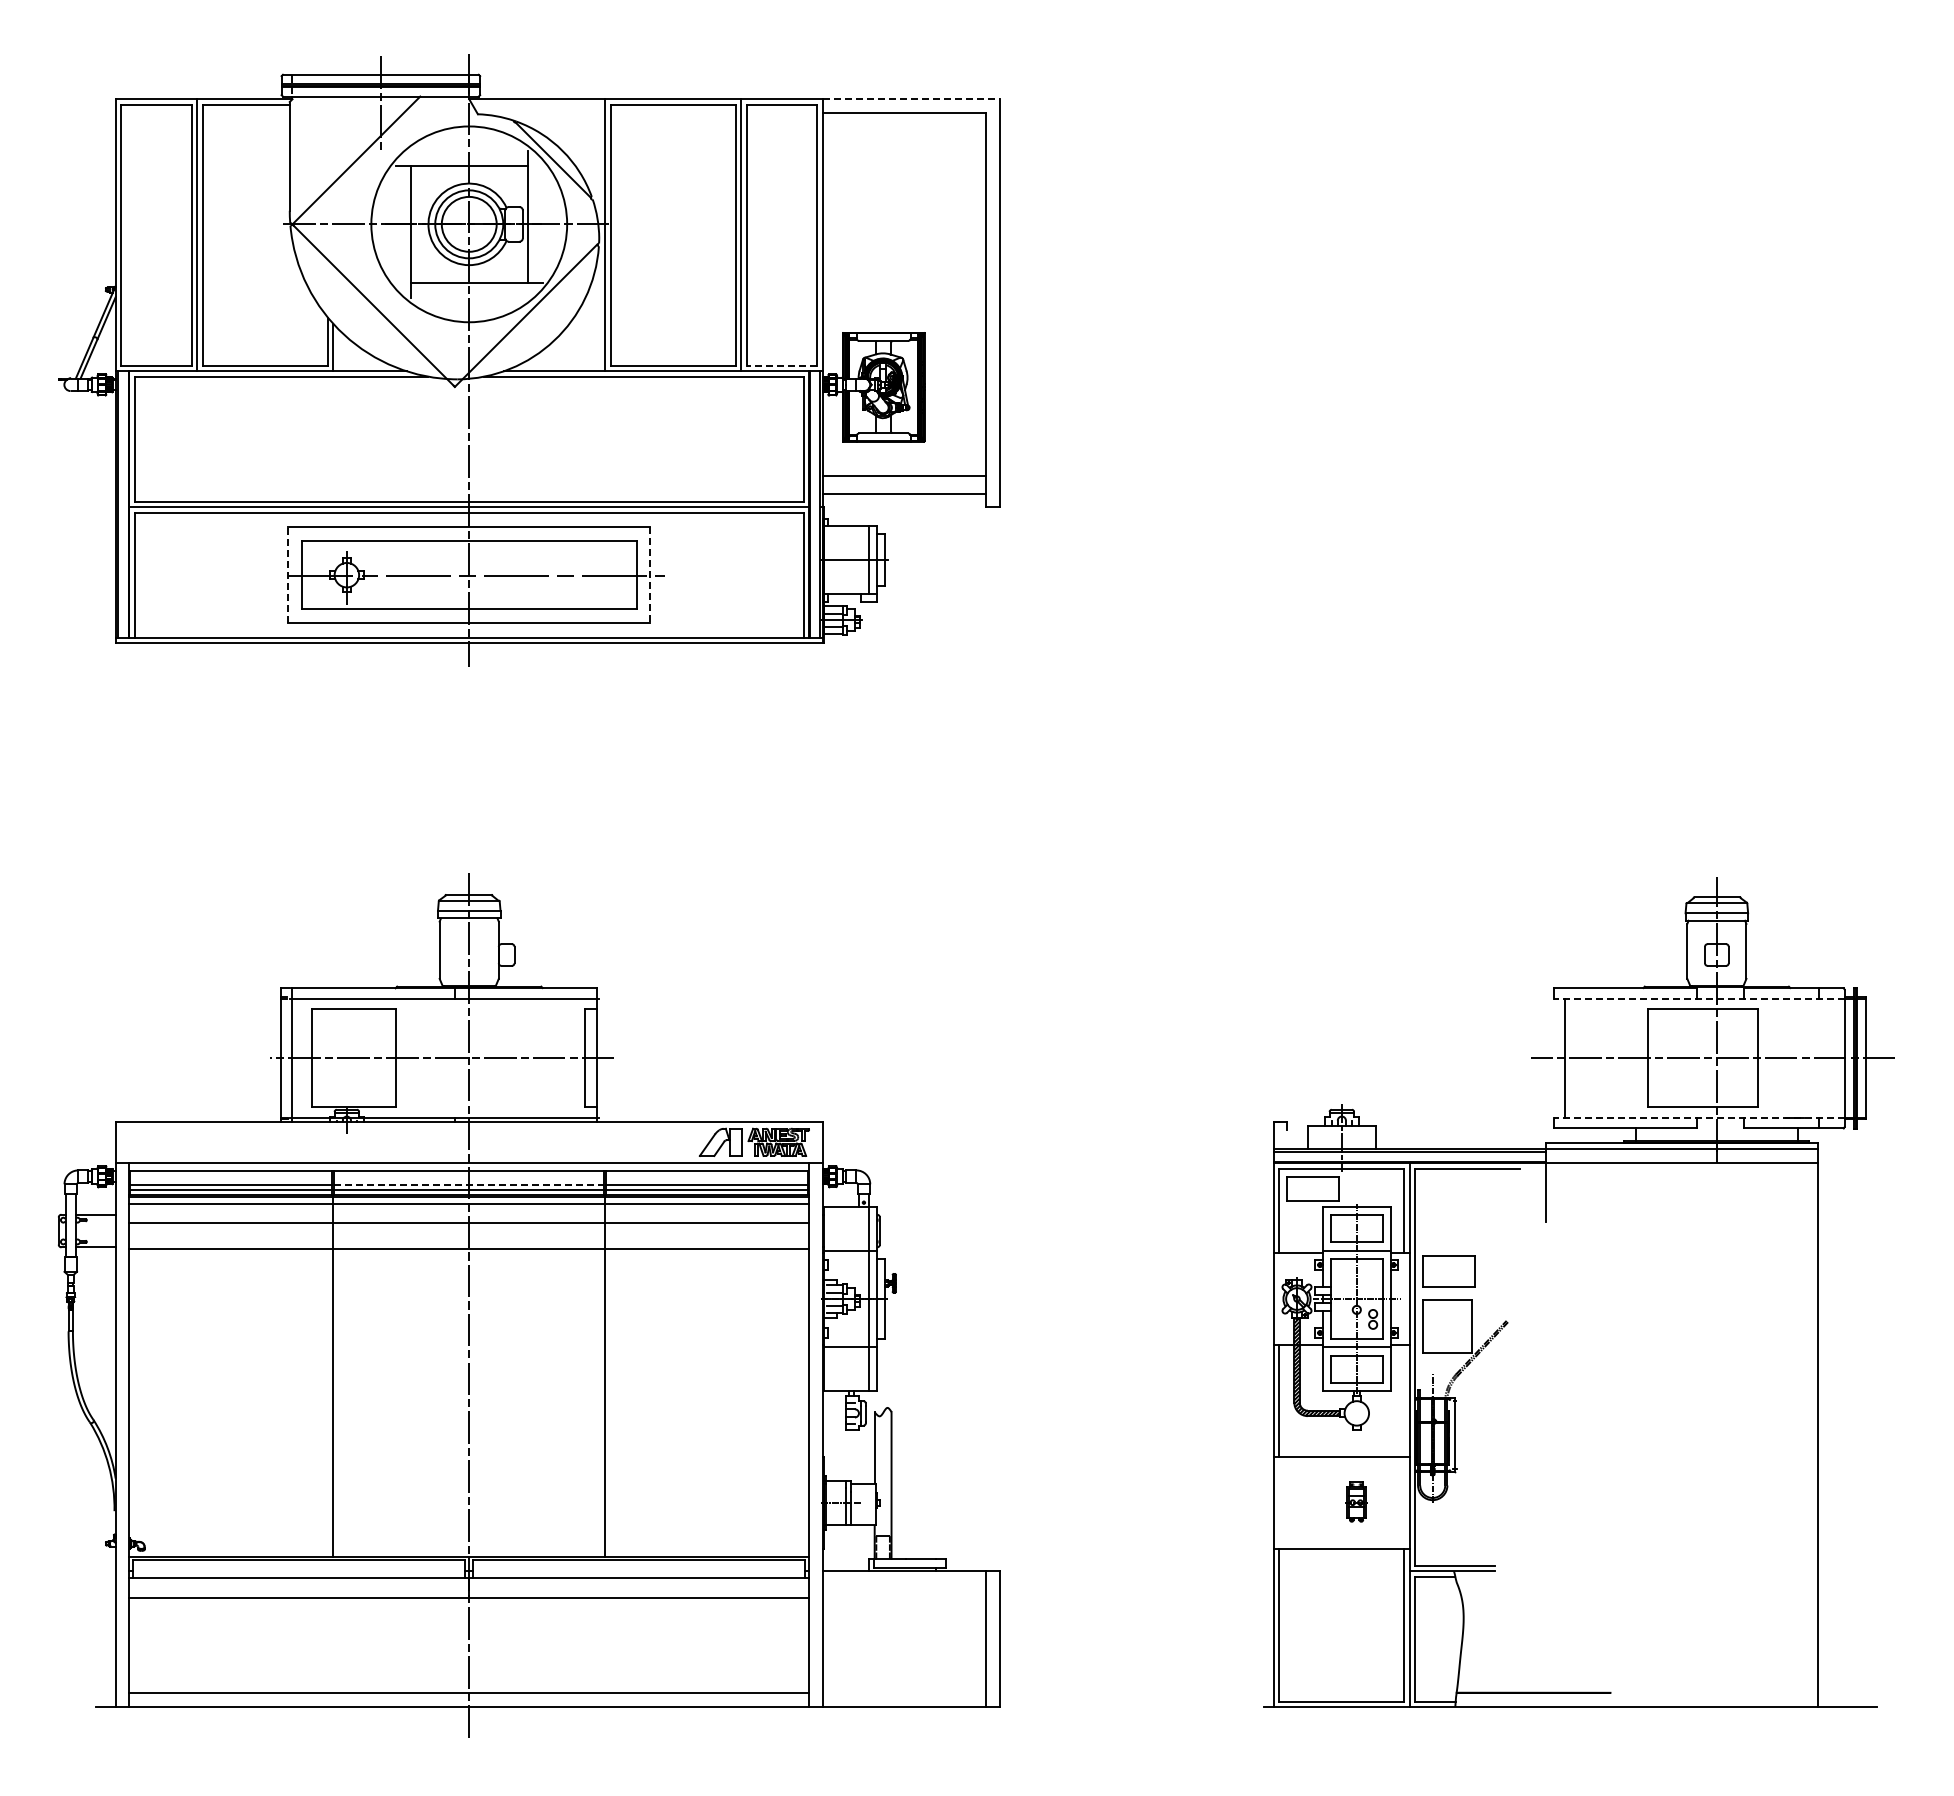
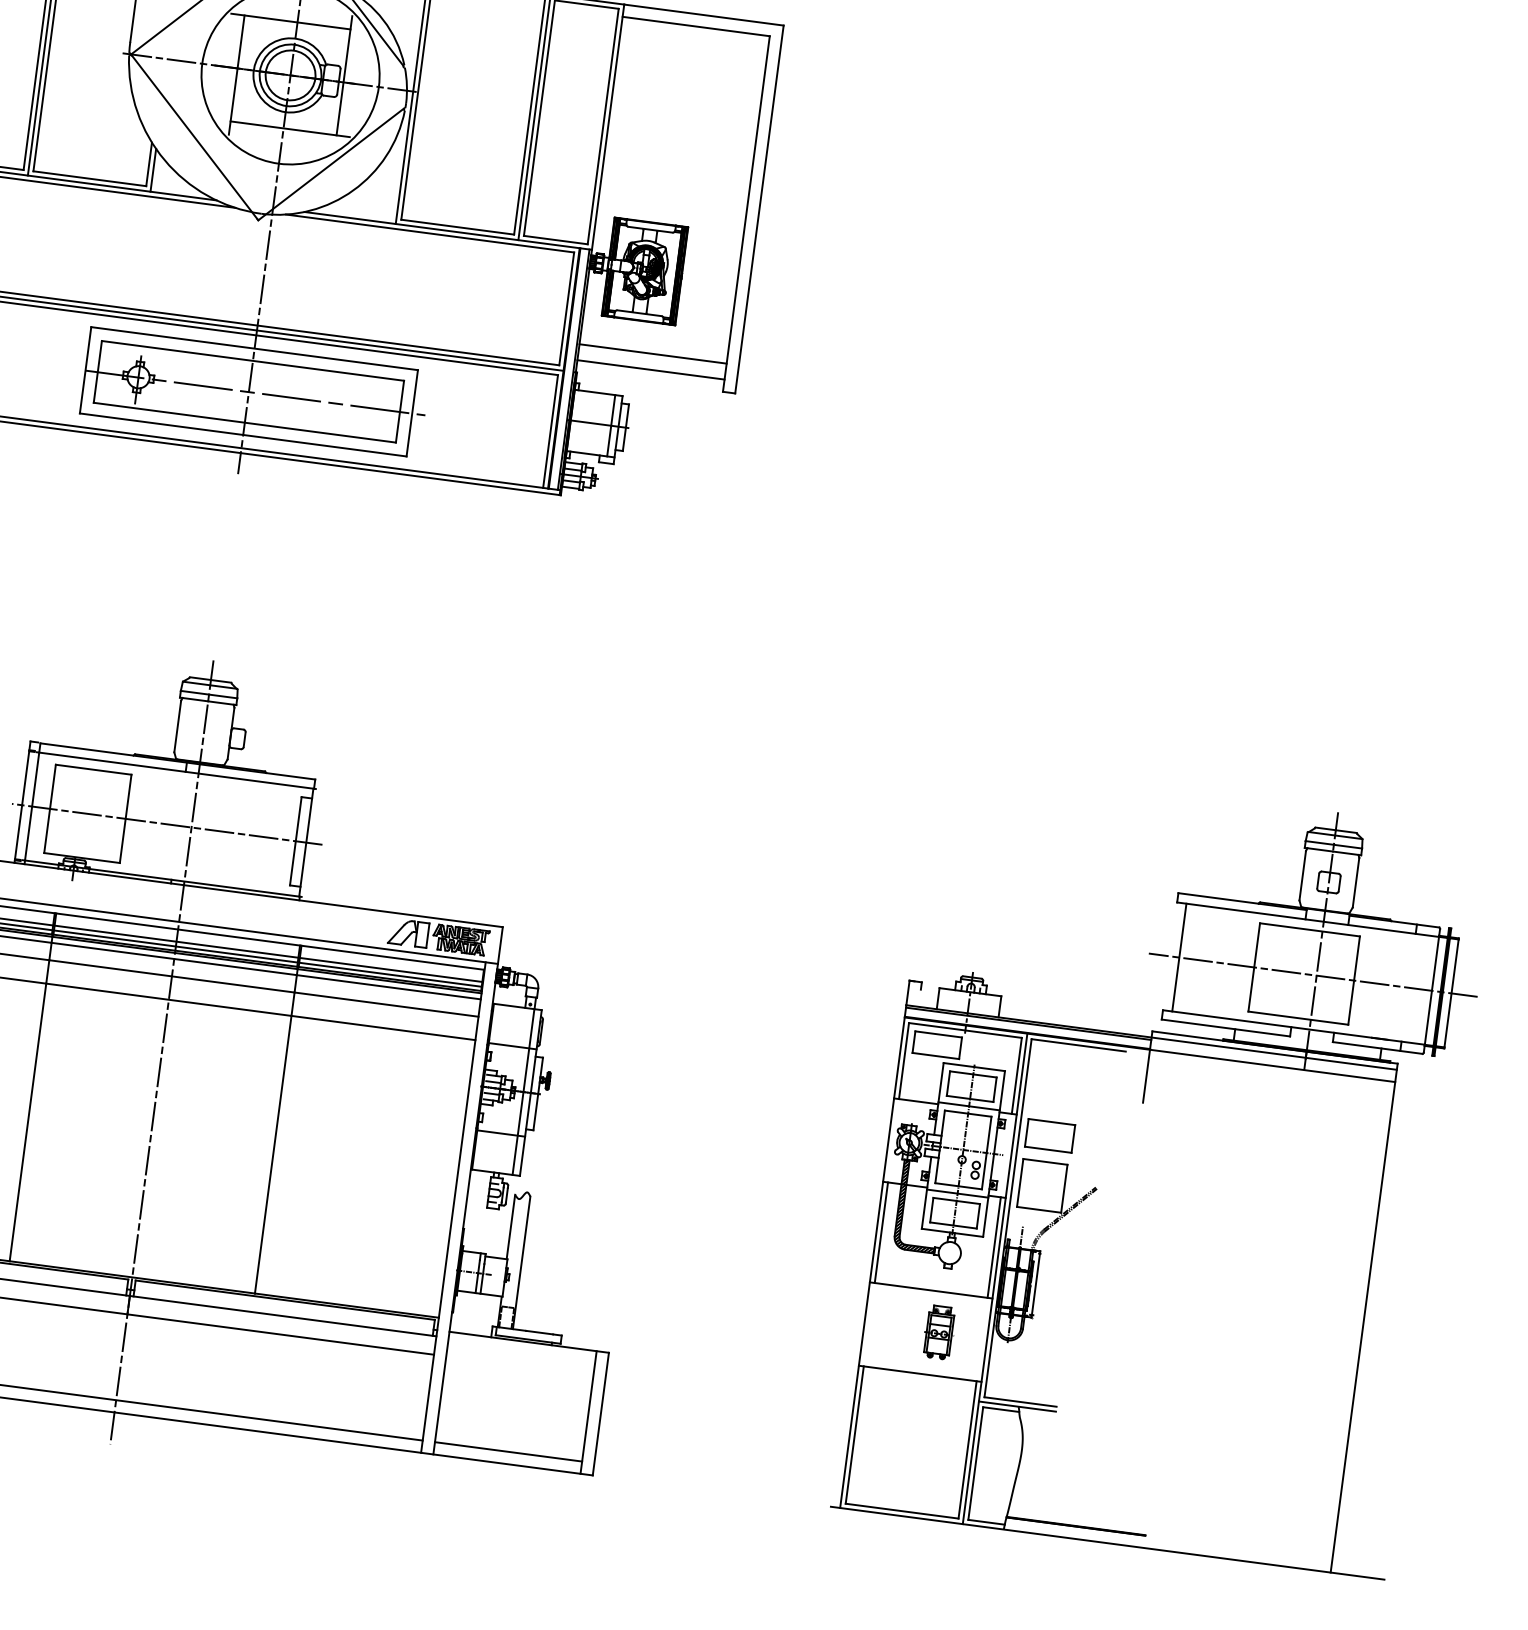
line: (911, 99) -> (704, 15), dashed -> solid
line: (781, 365) -> (555, 239), dashed -> solid
line: (288, 575) -> (85, 370), dashed -> solid
line: (650, 575) -> (412, 413), dashed -> solid
line: (1699, 998) -> (1308, 919), dashed -> solid
line: (1699, 1118) -> (1293, 1027), dashed -> solid
line: (469, 1184) -> (176, 941), dashed -> solid
line: (1404, 1400) -> (994, 1247), added
part: (1355, 1501) -> (938, 1332), size x1.43
line: (903, 1693) -> (507, 1451), added

